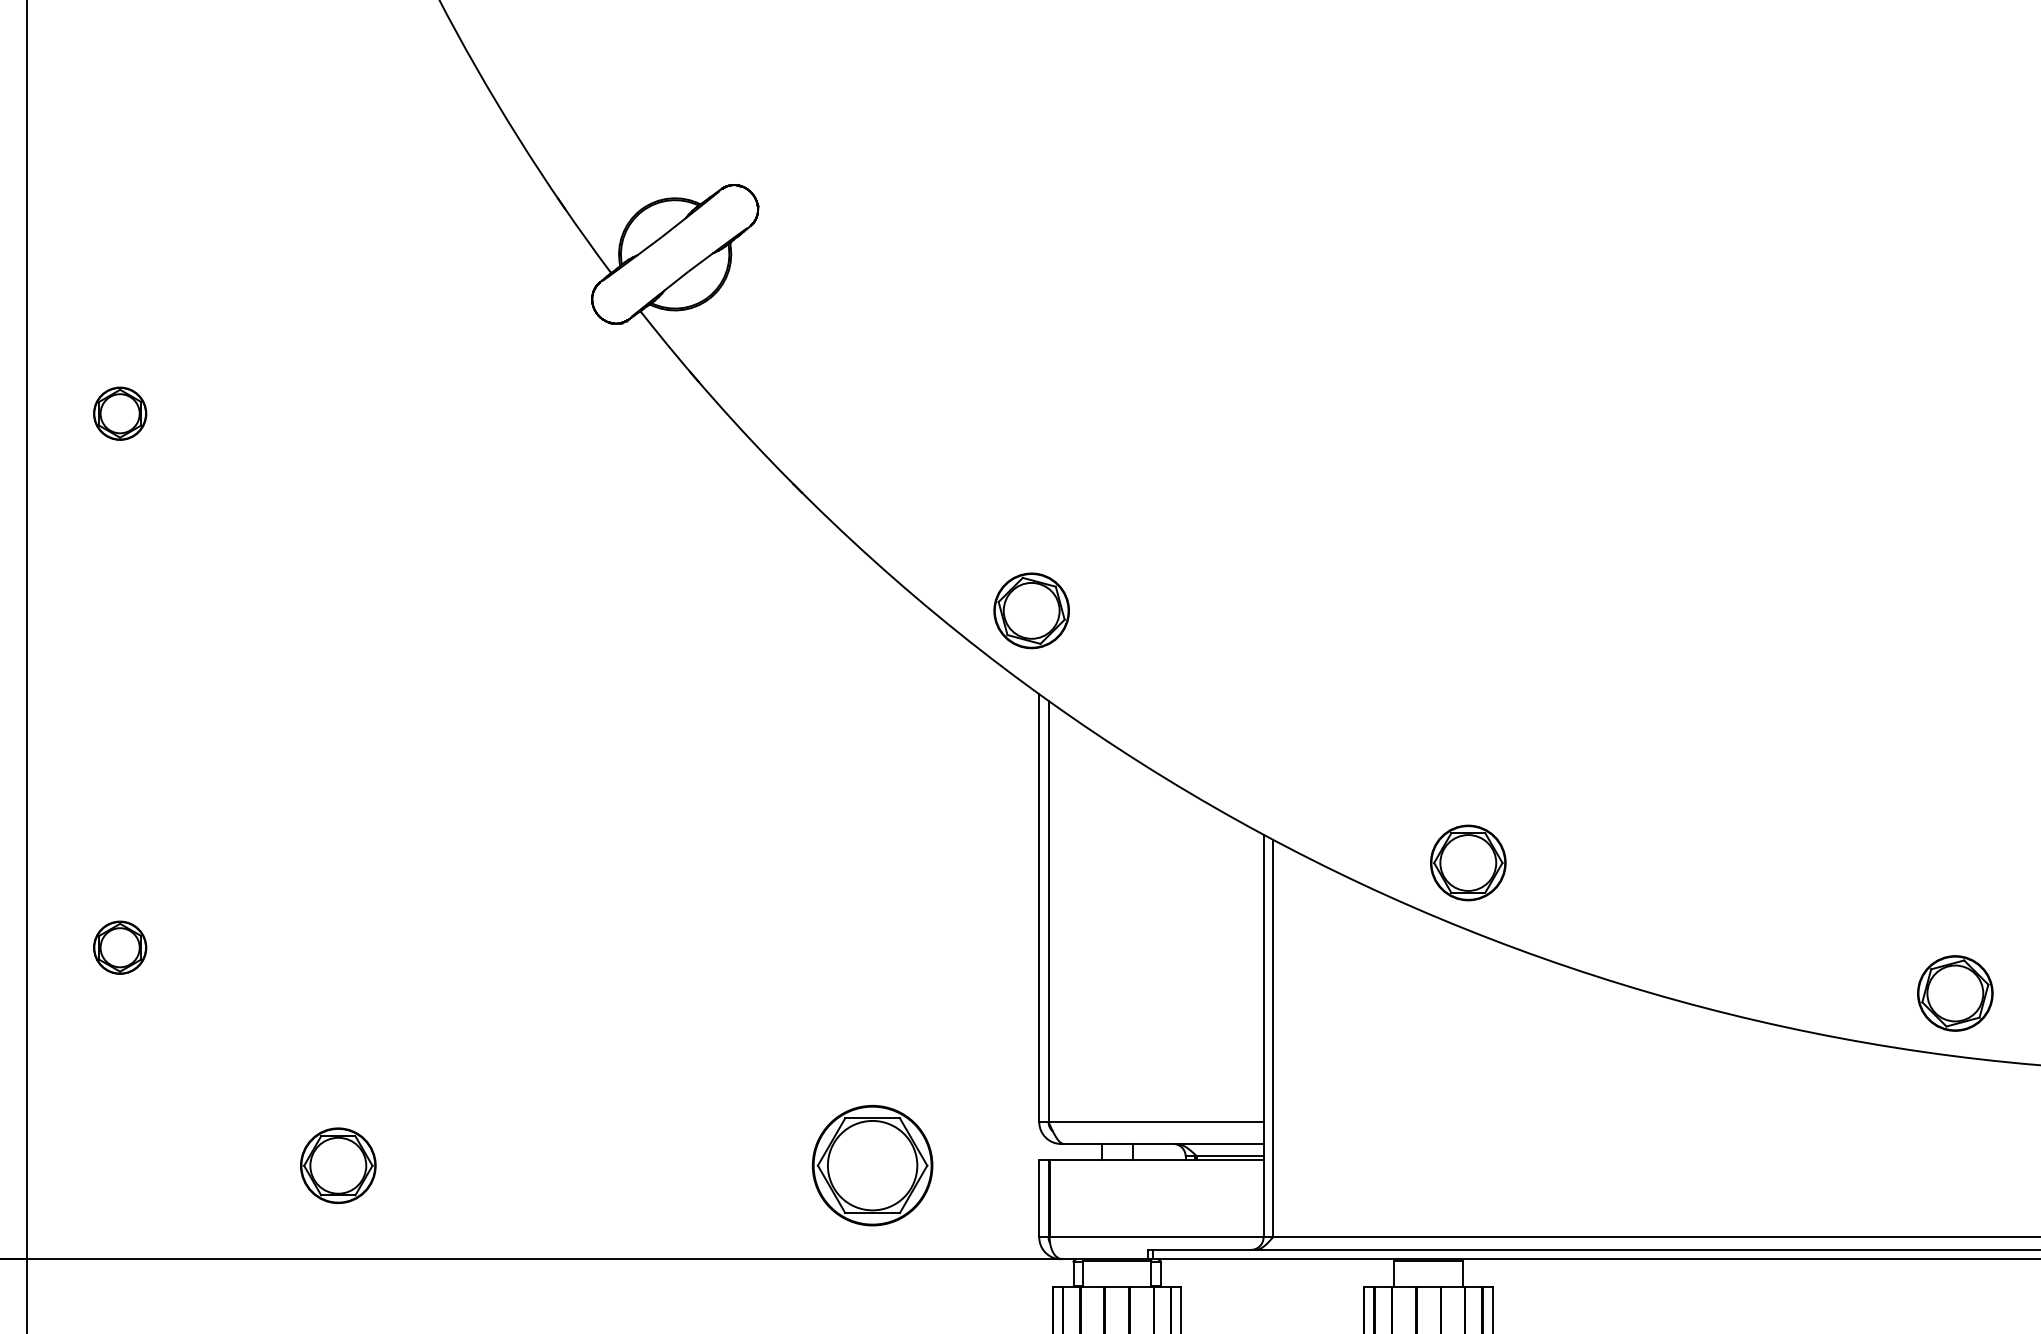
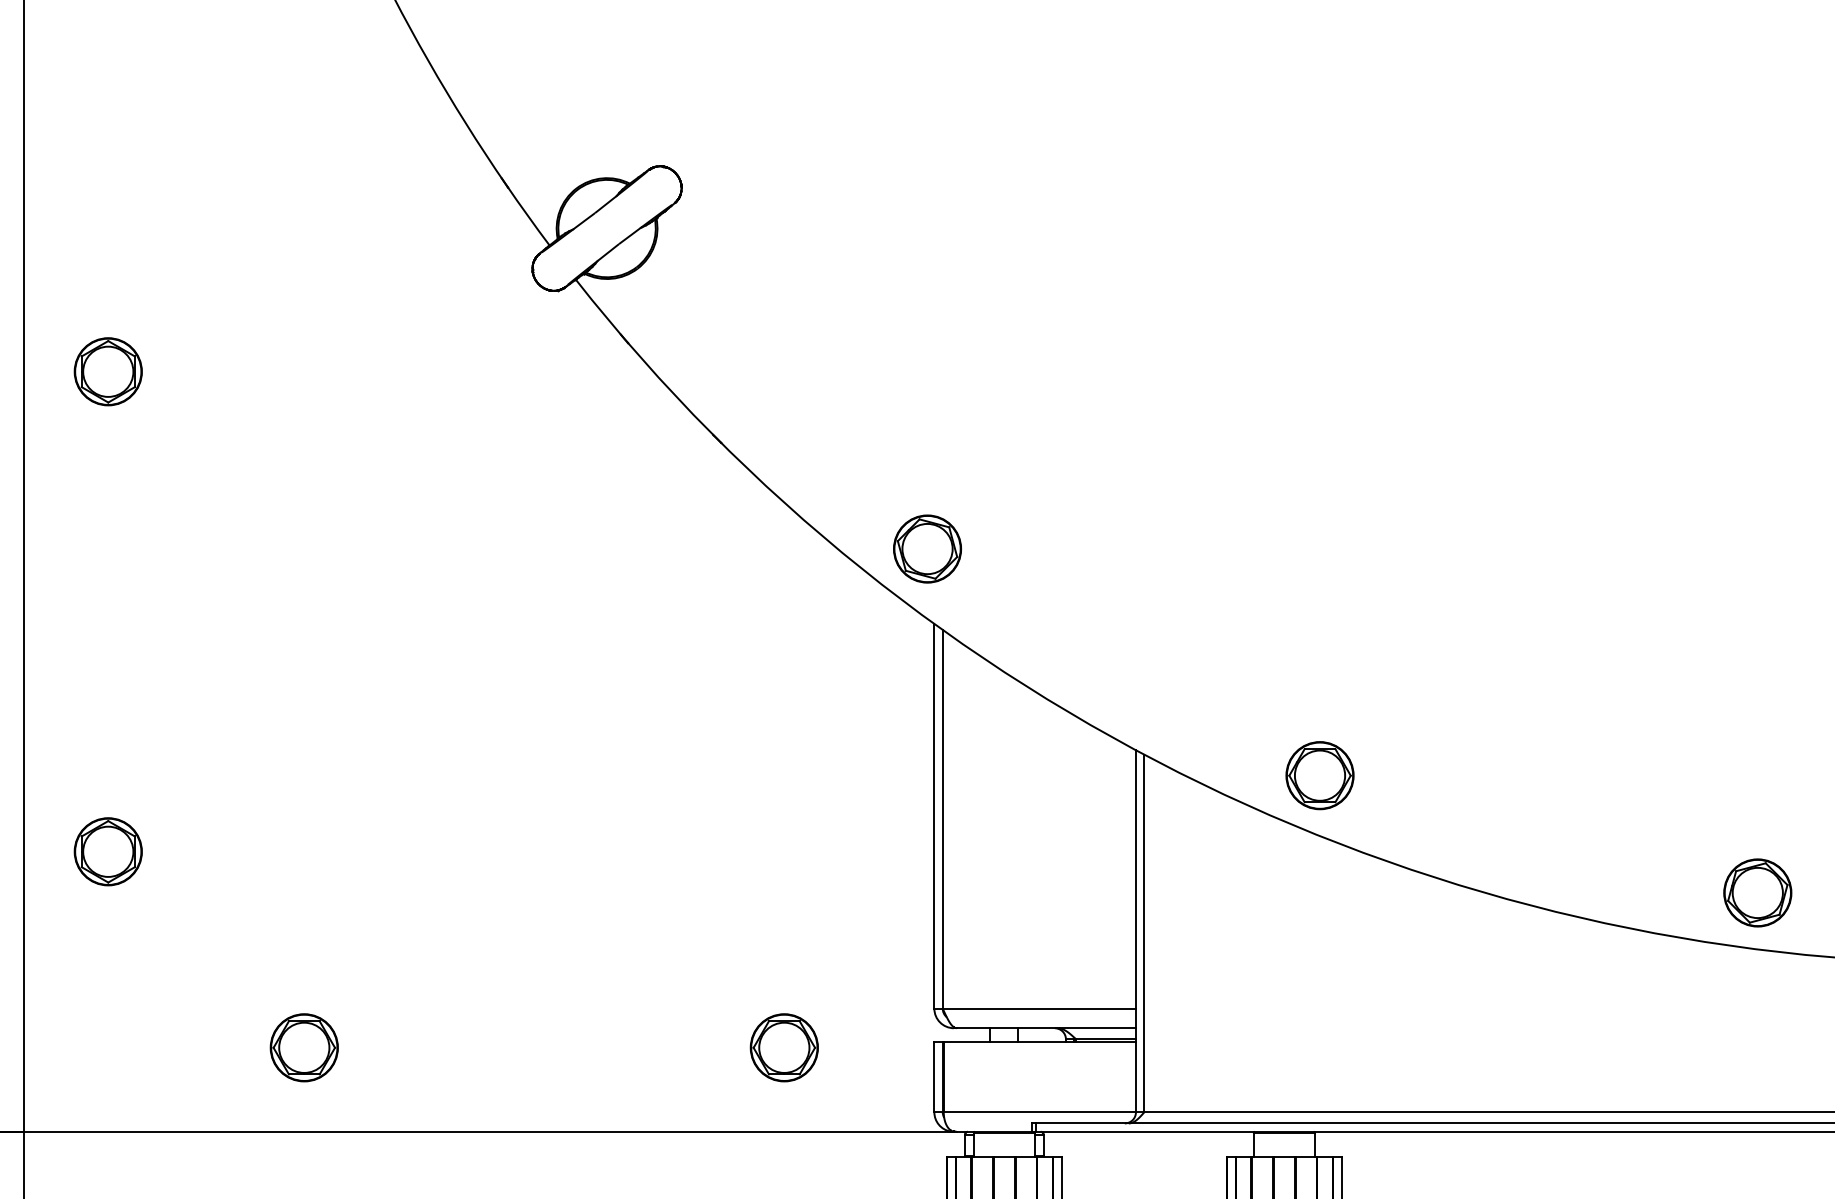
part: (119, 413) -> (107, 371), size x1.43
part: (119, 947) -> (107, 851), size x1.43
part: (871, 1165) -> (783, 1047), size x0.62

